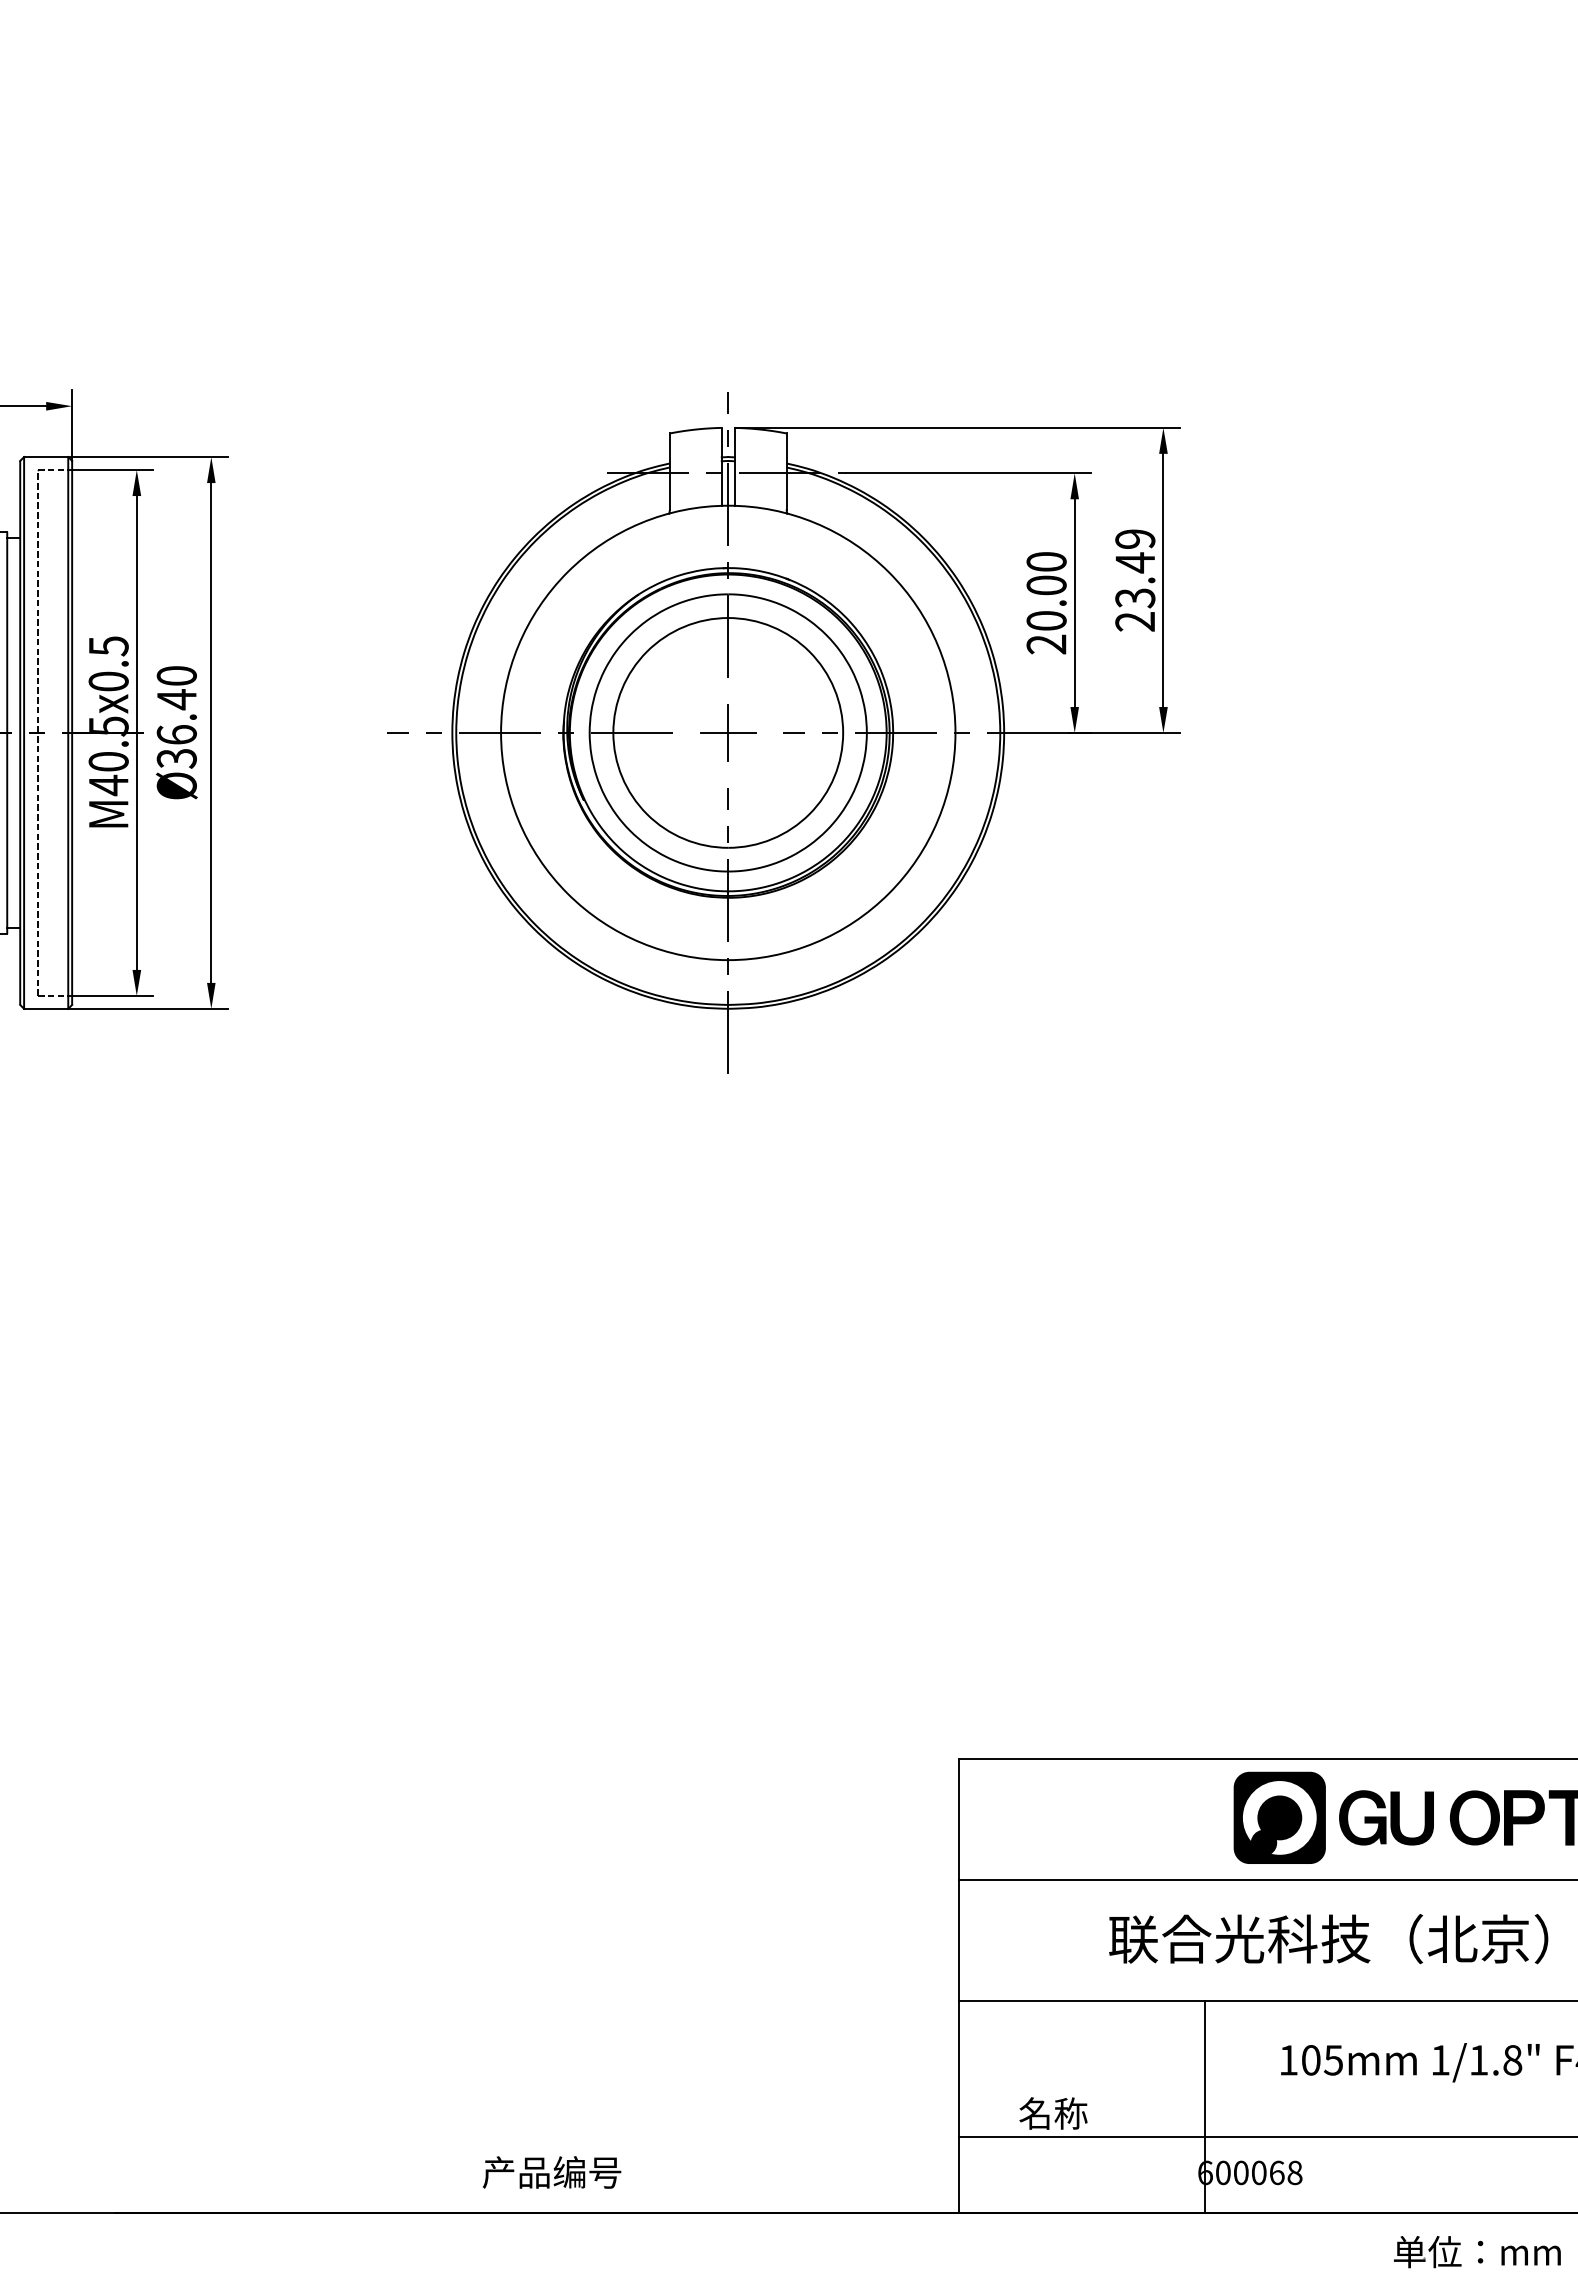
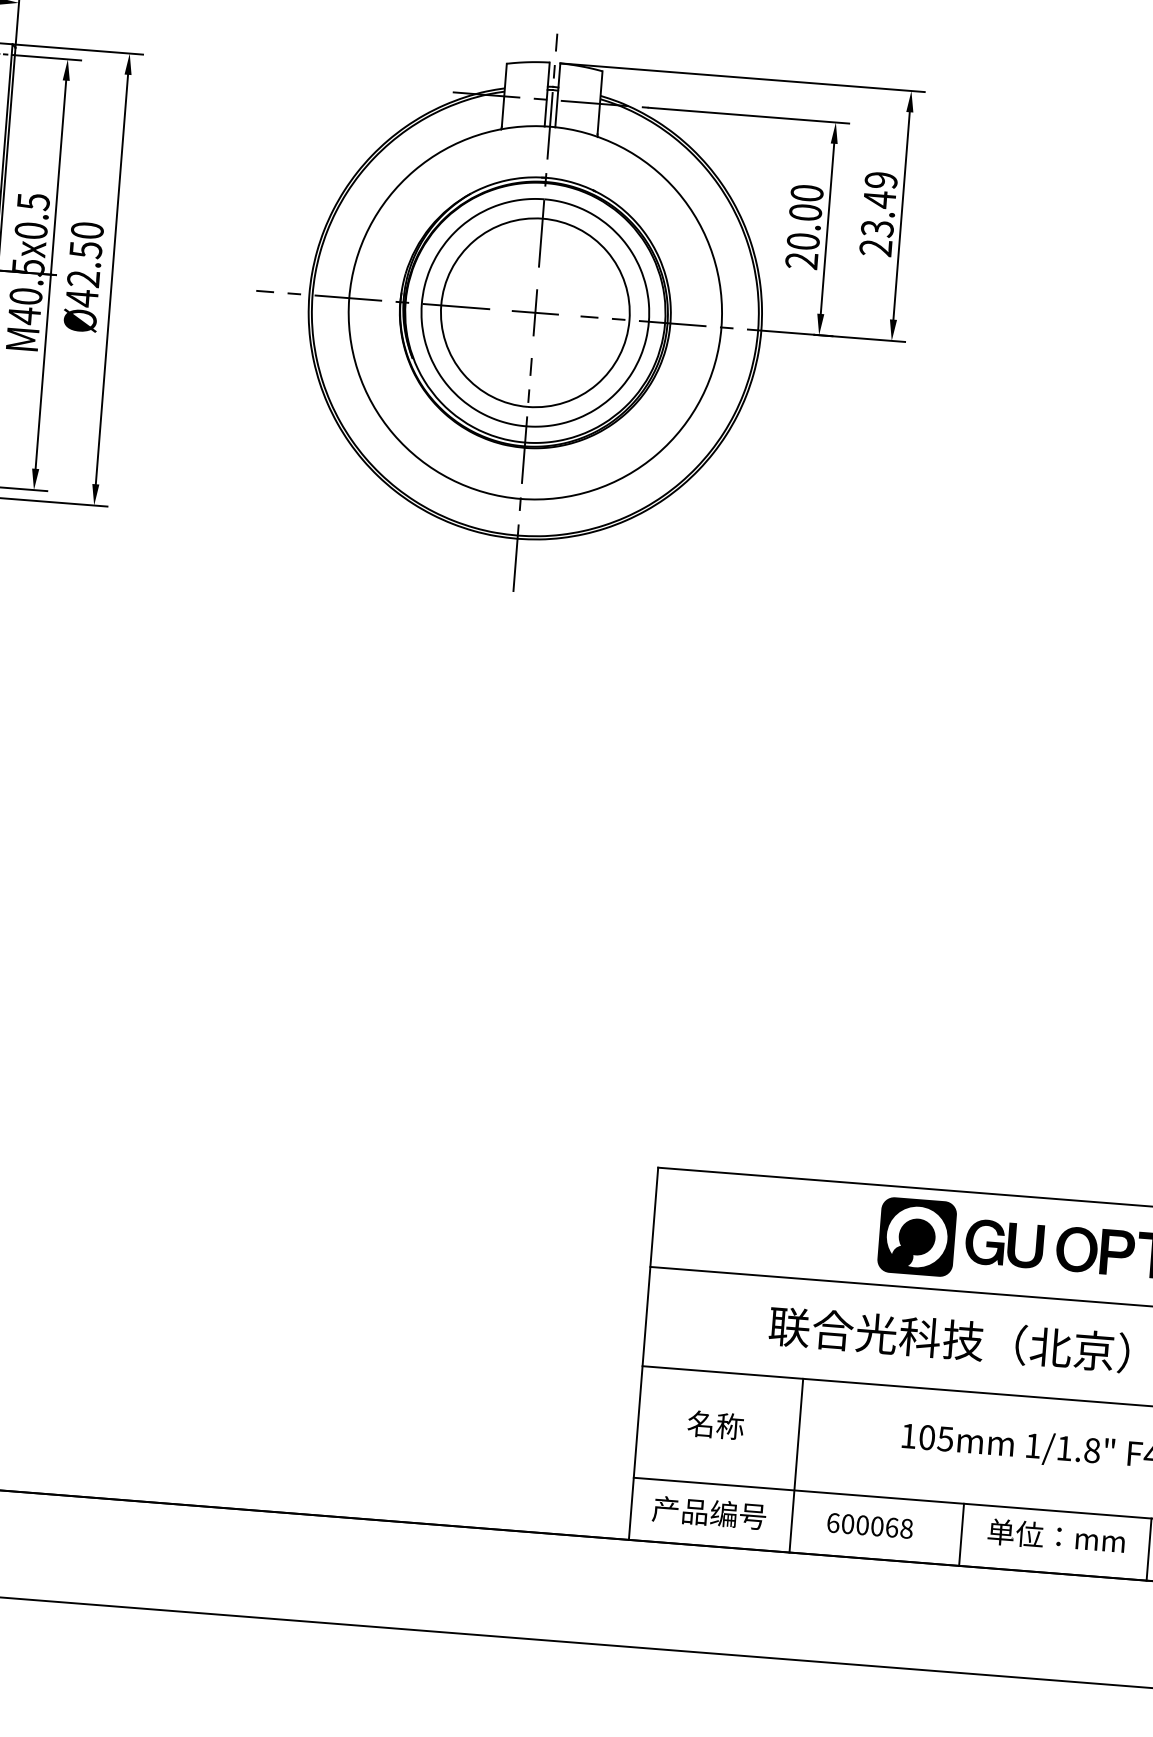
text: (176, 729) -> (83, 274), Ø36.40 -> Ø42.50
line: (1205, 2106) -> (796, 1465), moved
text: (1053, 2113) -> (715, 1425), moved
text: (551, 2172) -> (708, 1512), moved
line: (1362, 2174) -> (961, 1534), added
part: (1479, 2258) -> (1057, 1541), moved

